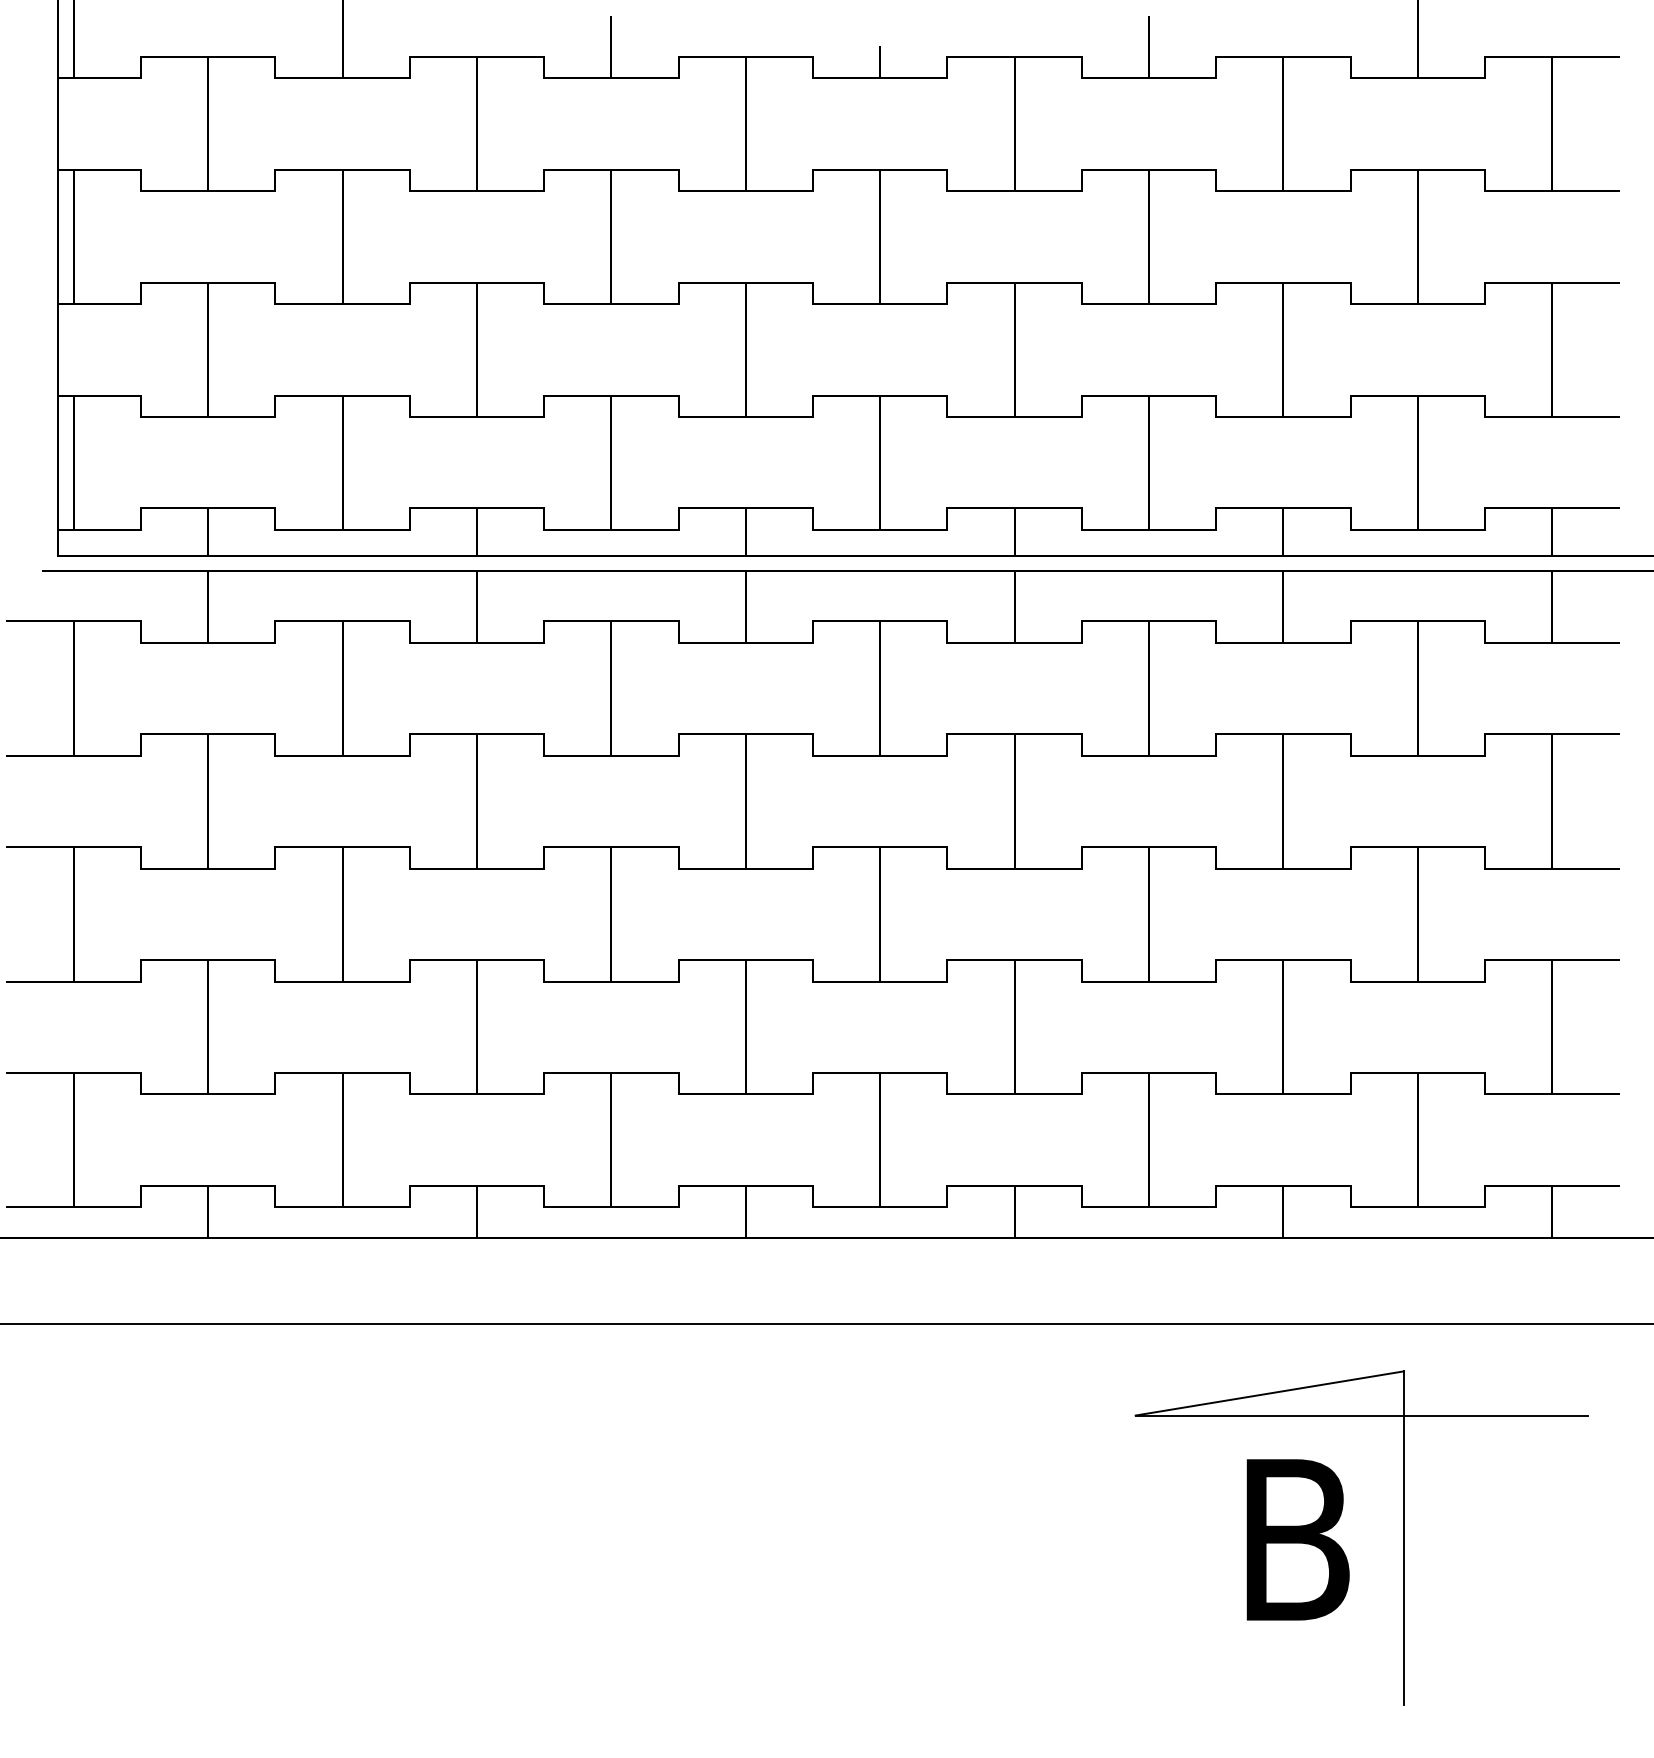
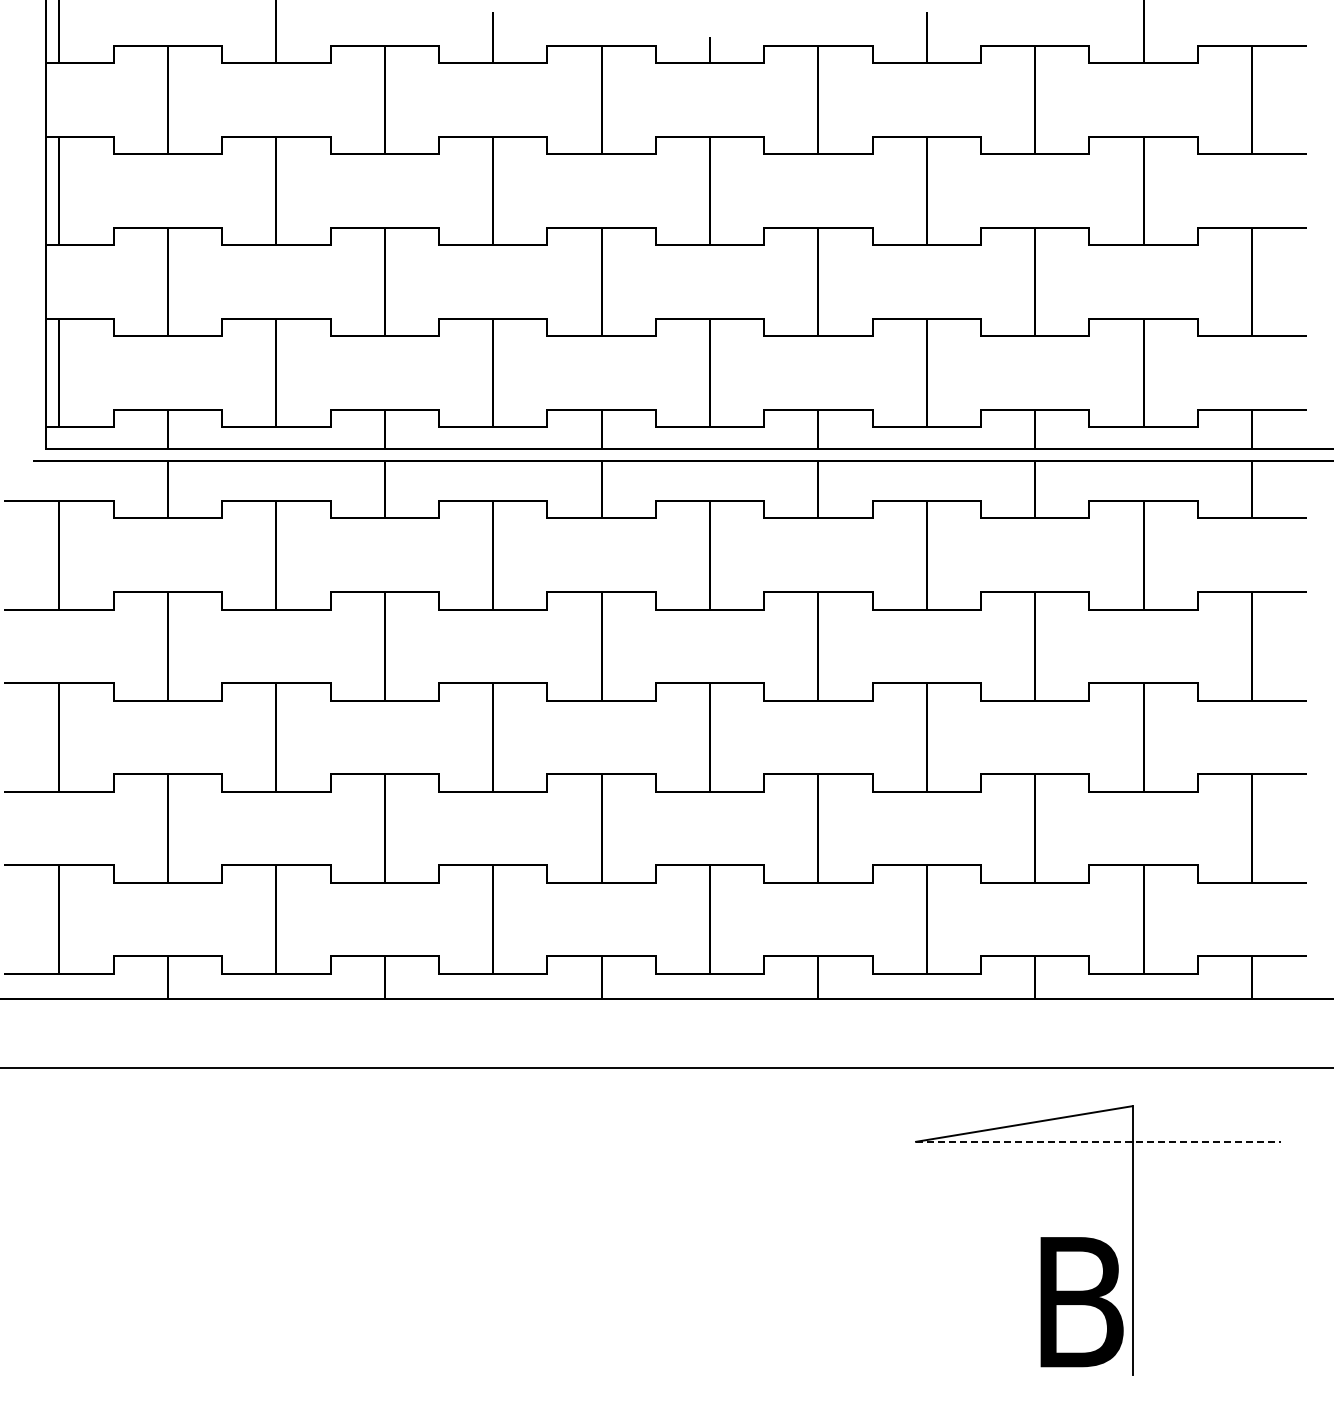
line: (1361, 1415) -> (1098, 1141), solid -> dashed
text: (1297, 1540) -> (1081, 1302), moved

